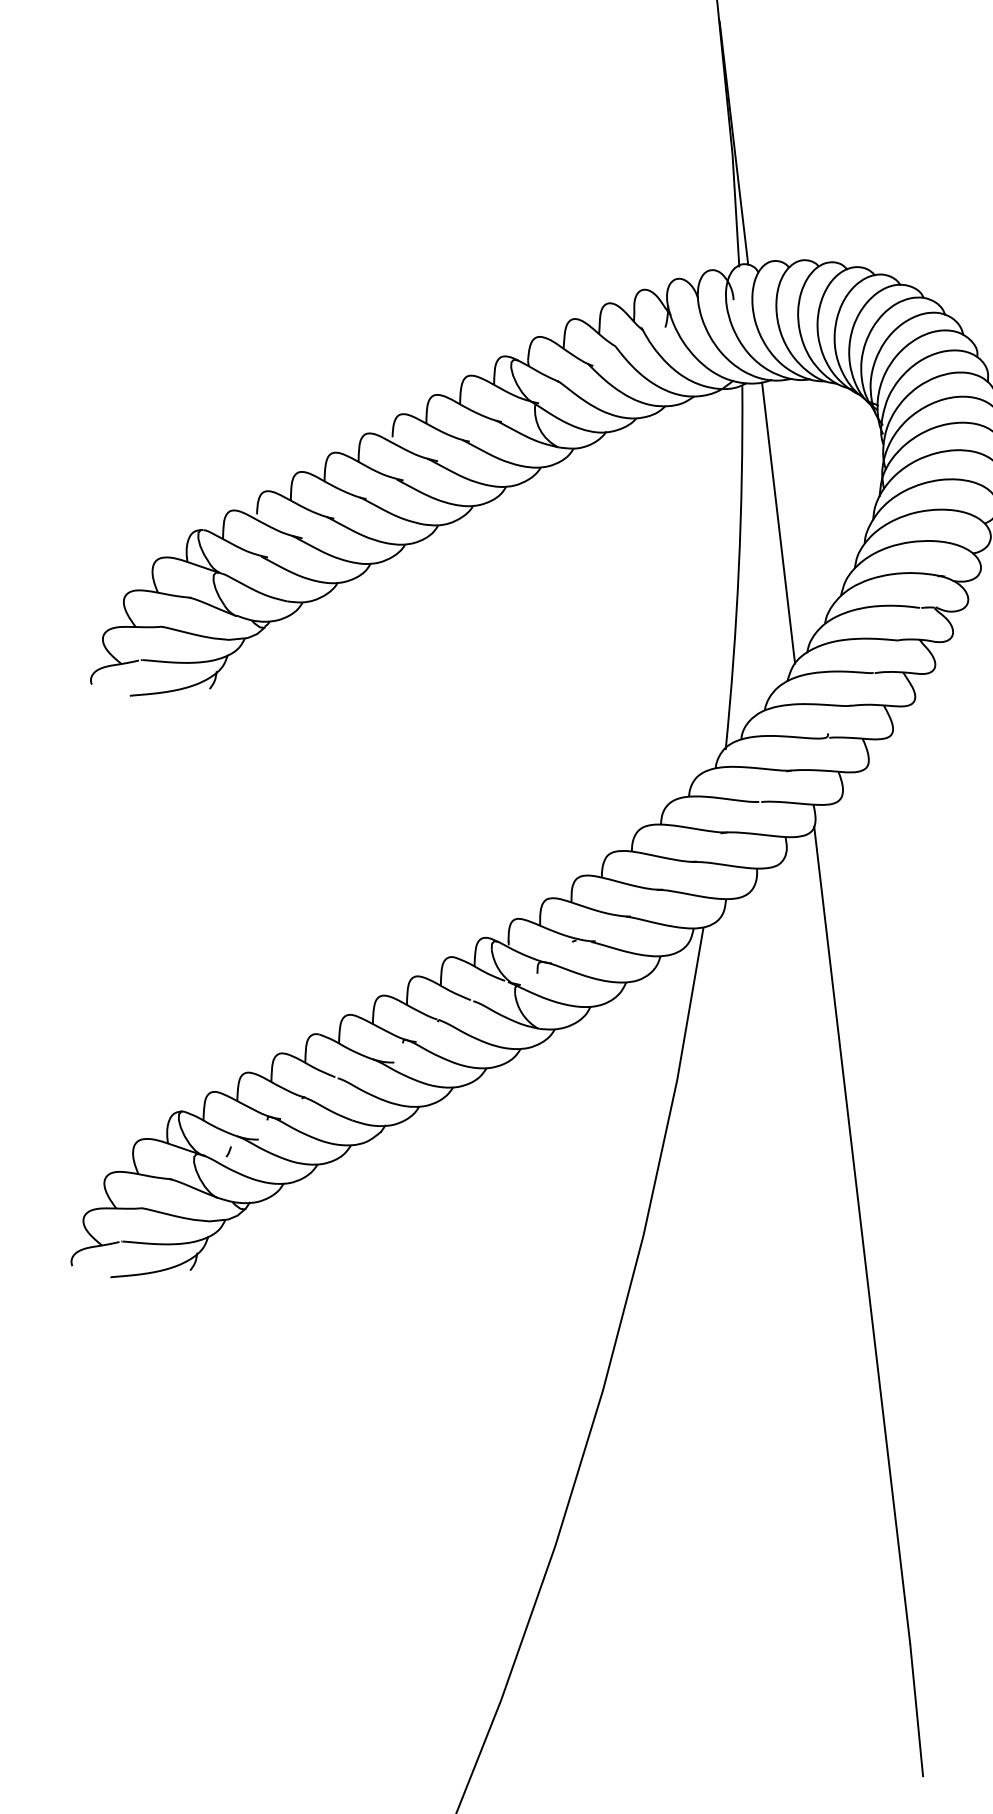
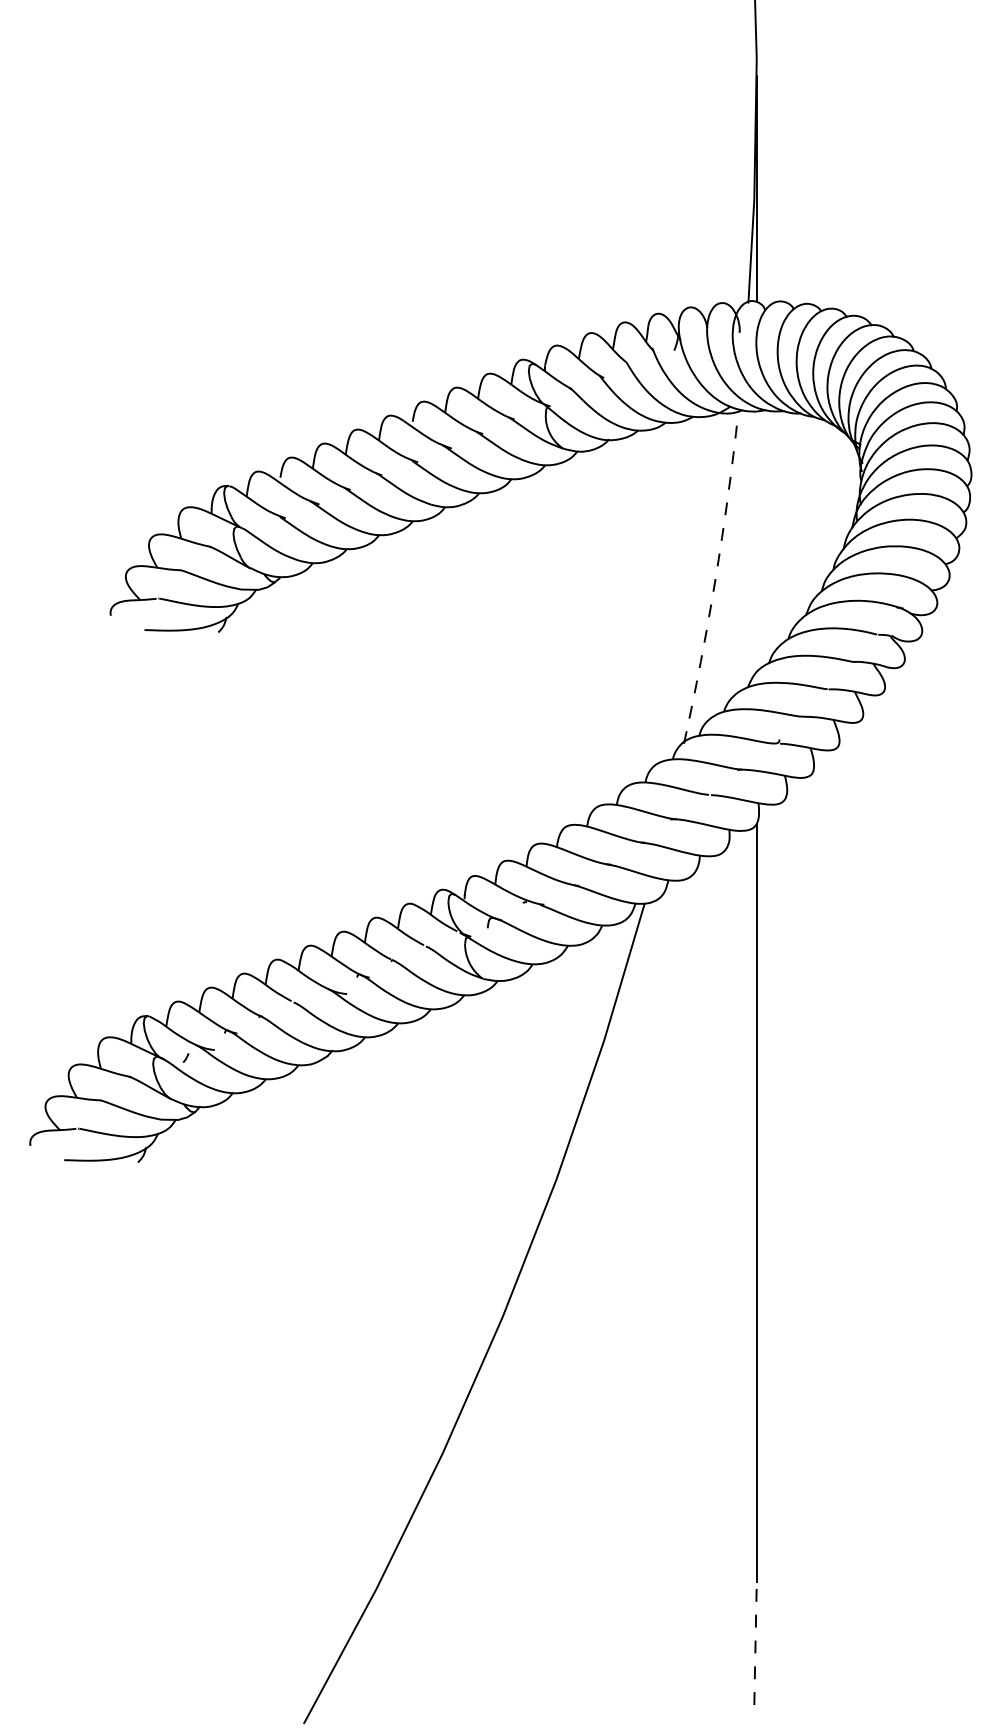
line: (778, 522) -> (756, 541), removed
arc: (738, 567) -> (715, 578), solid -> dashed
line: (916, 1710) -> (755, 1643), solid -> dashed

